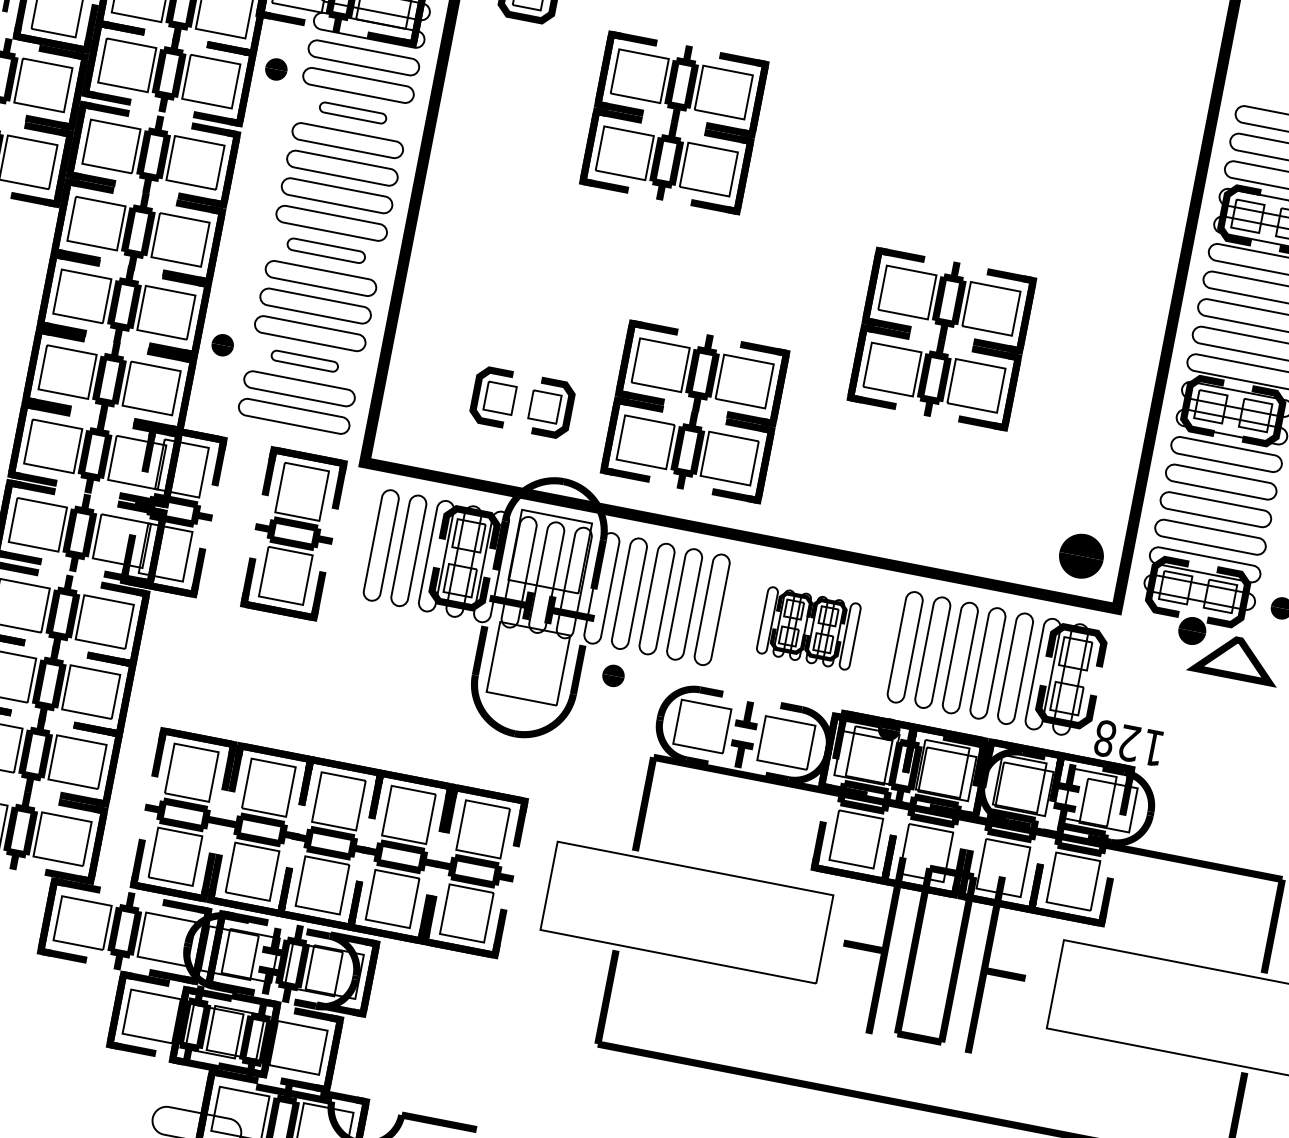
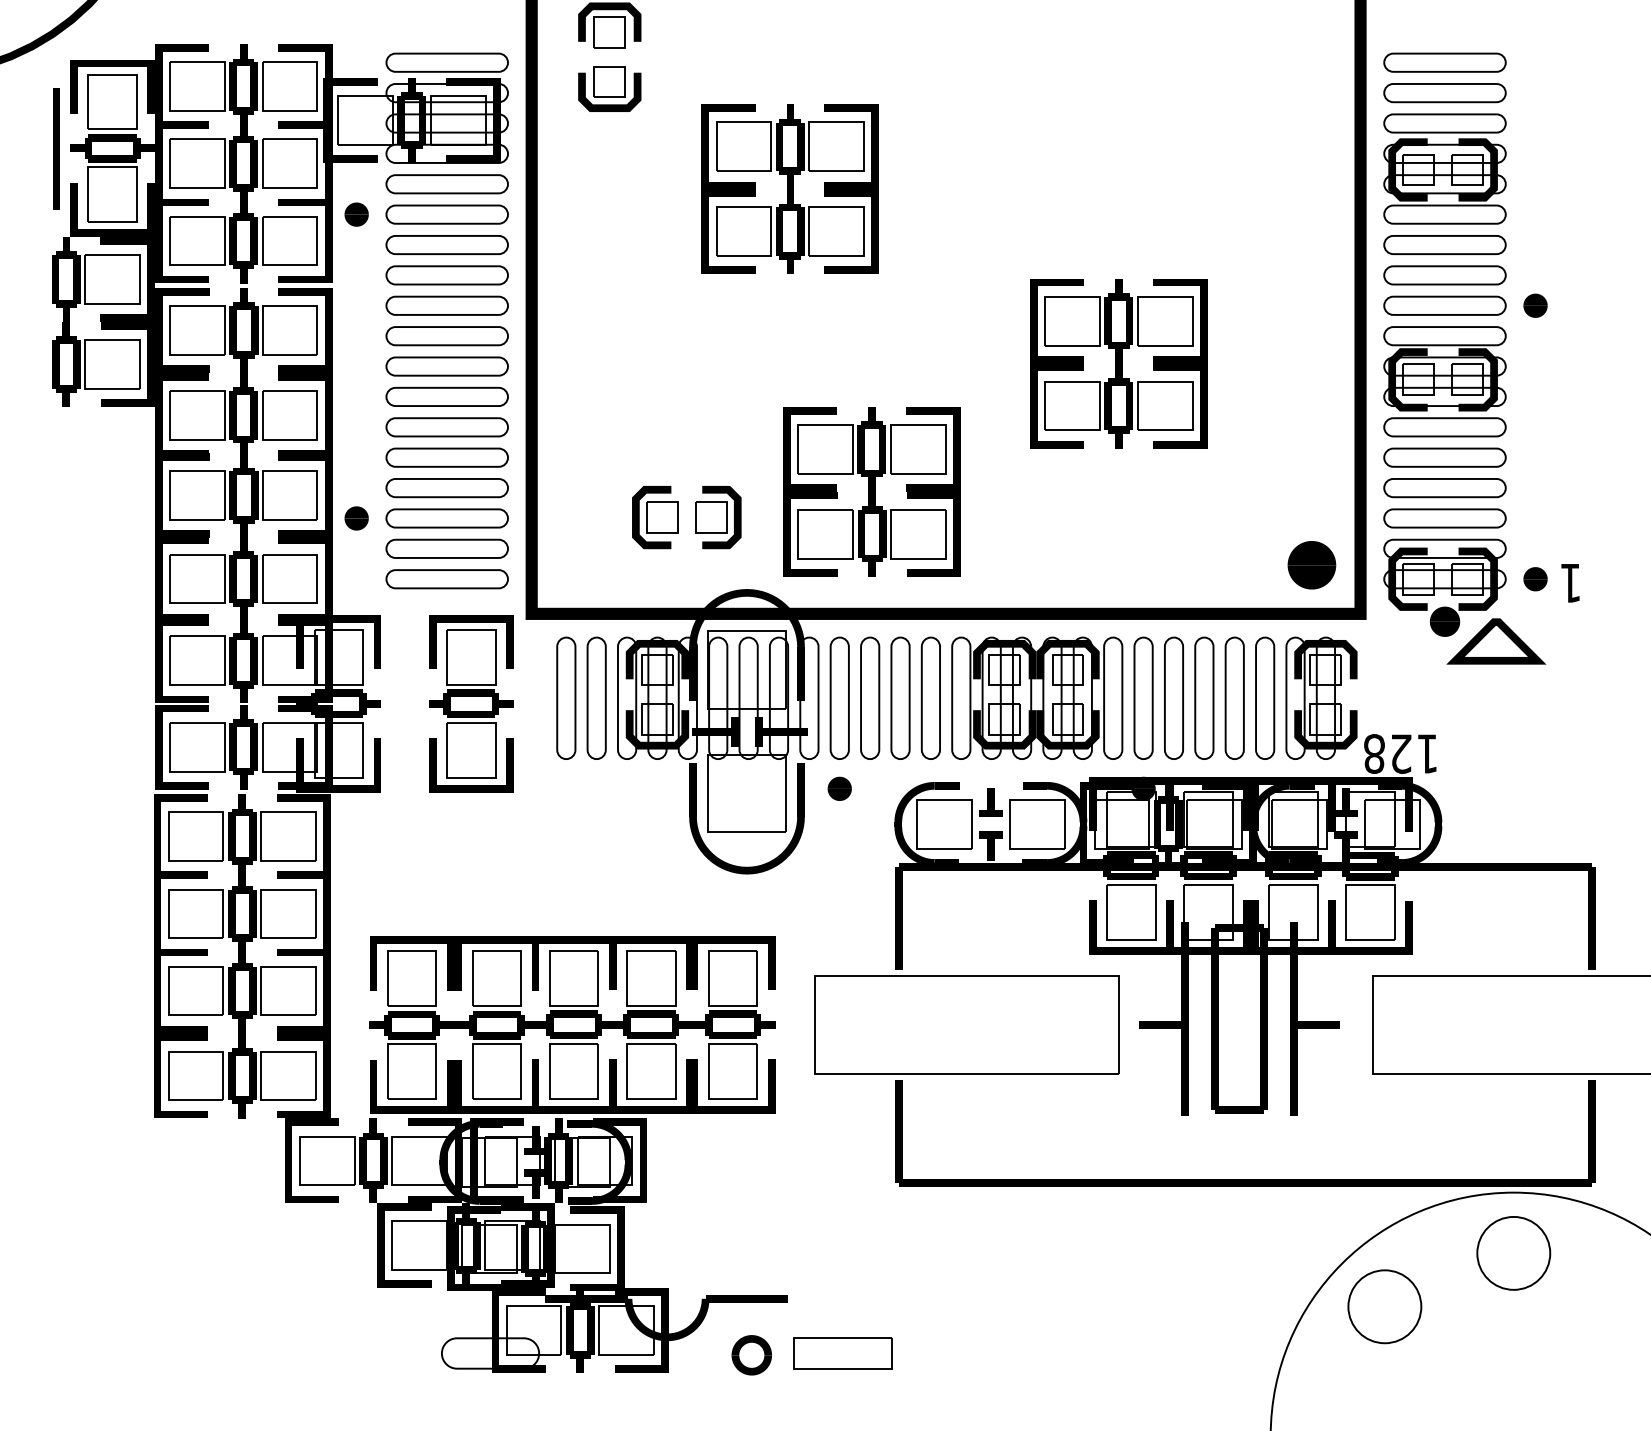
part: (352, 112) -> (446, 244), size x1.67
part: (325, 250) -> (446, 396), size x1.43
part: (304, 361) -> (446, 518), size x1.67
part: (809, 627) -> (1037, 697), size x1.67

